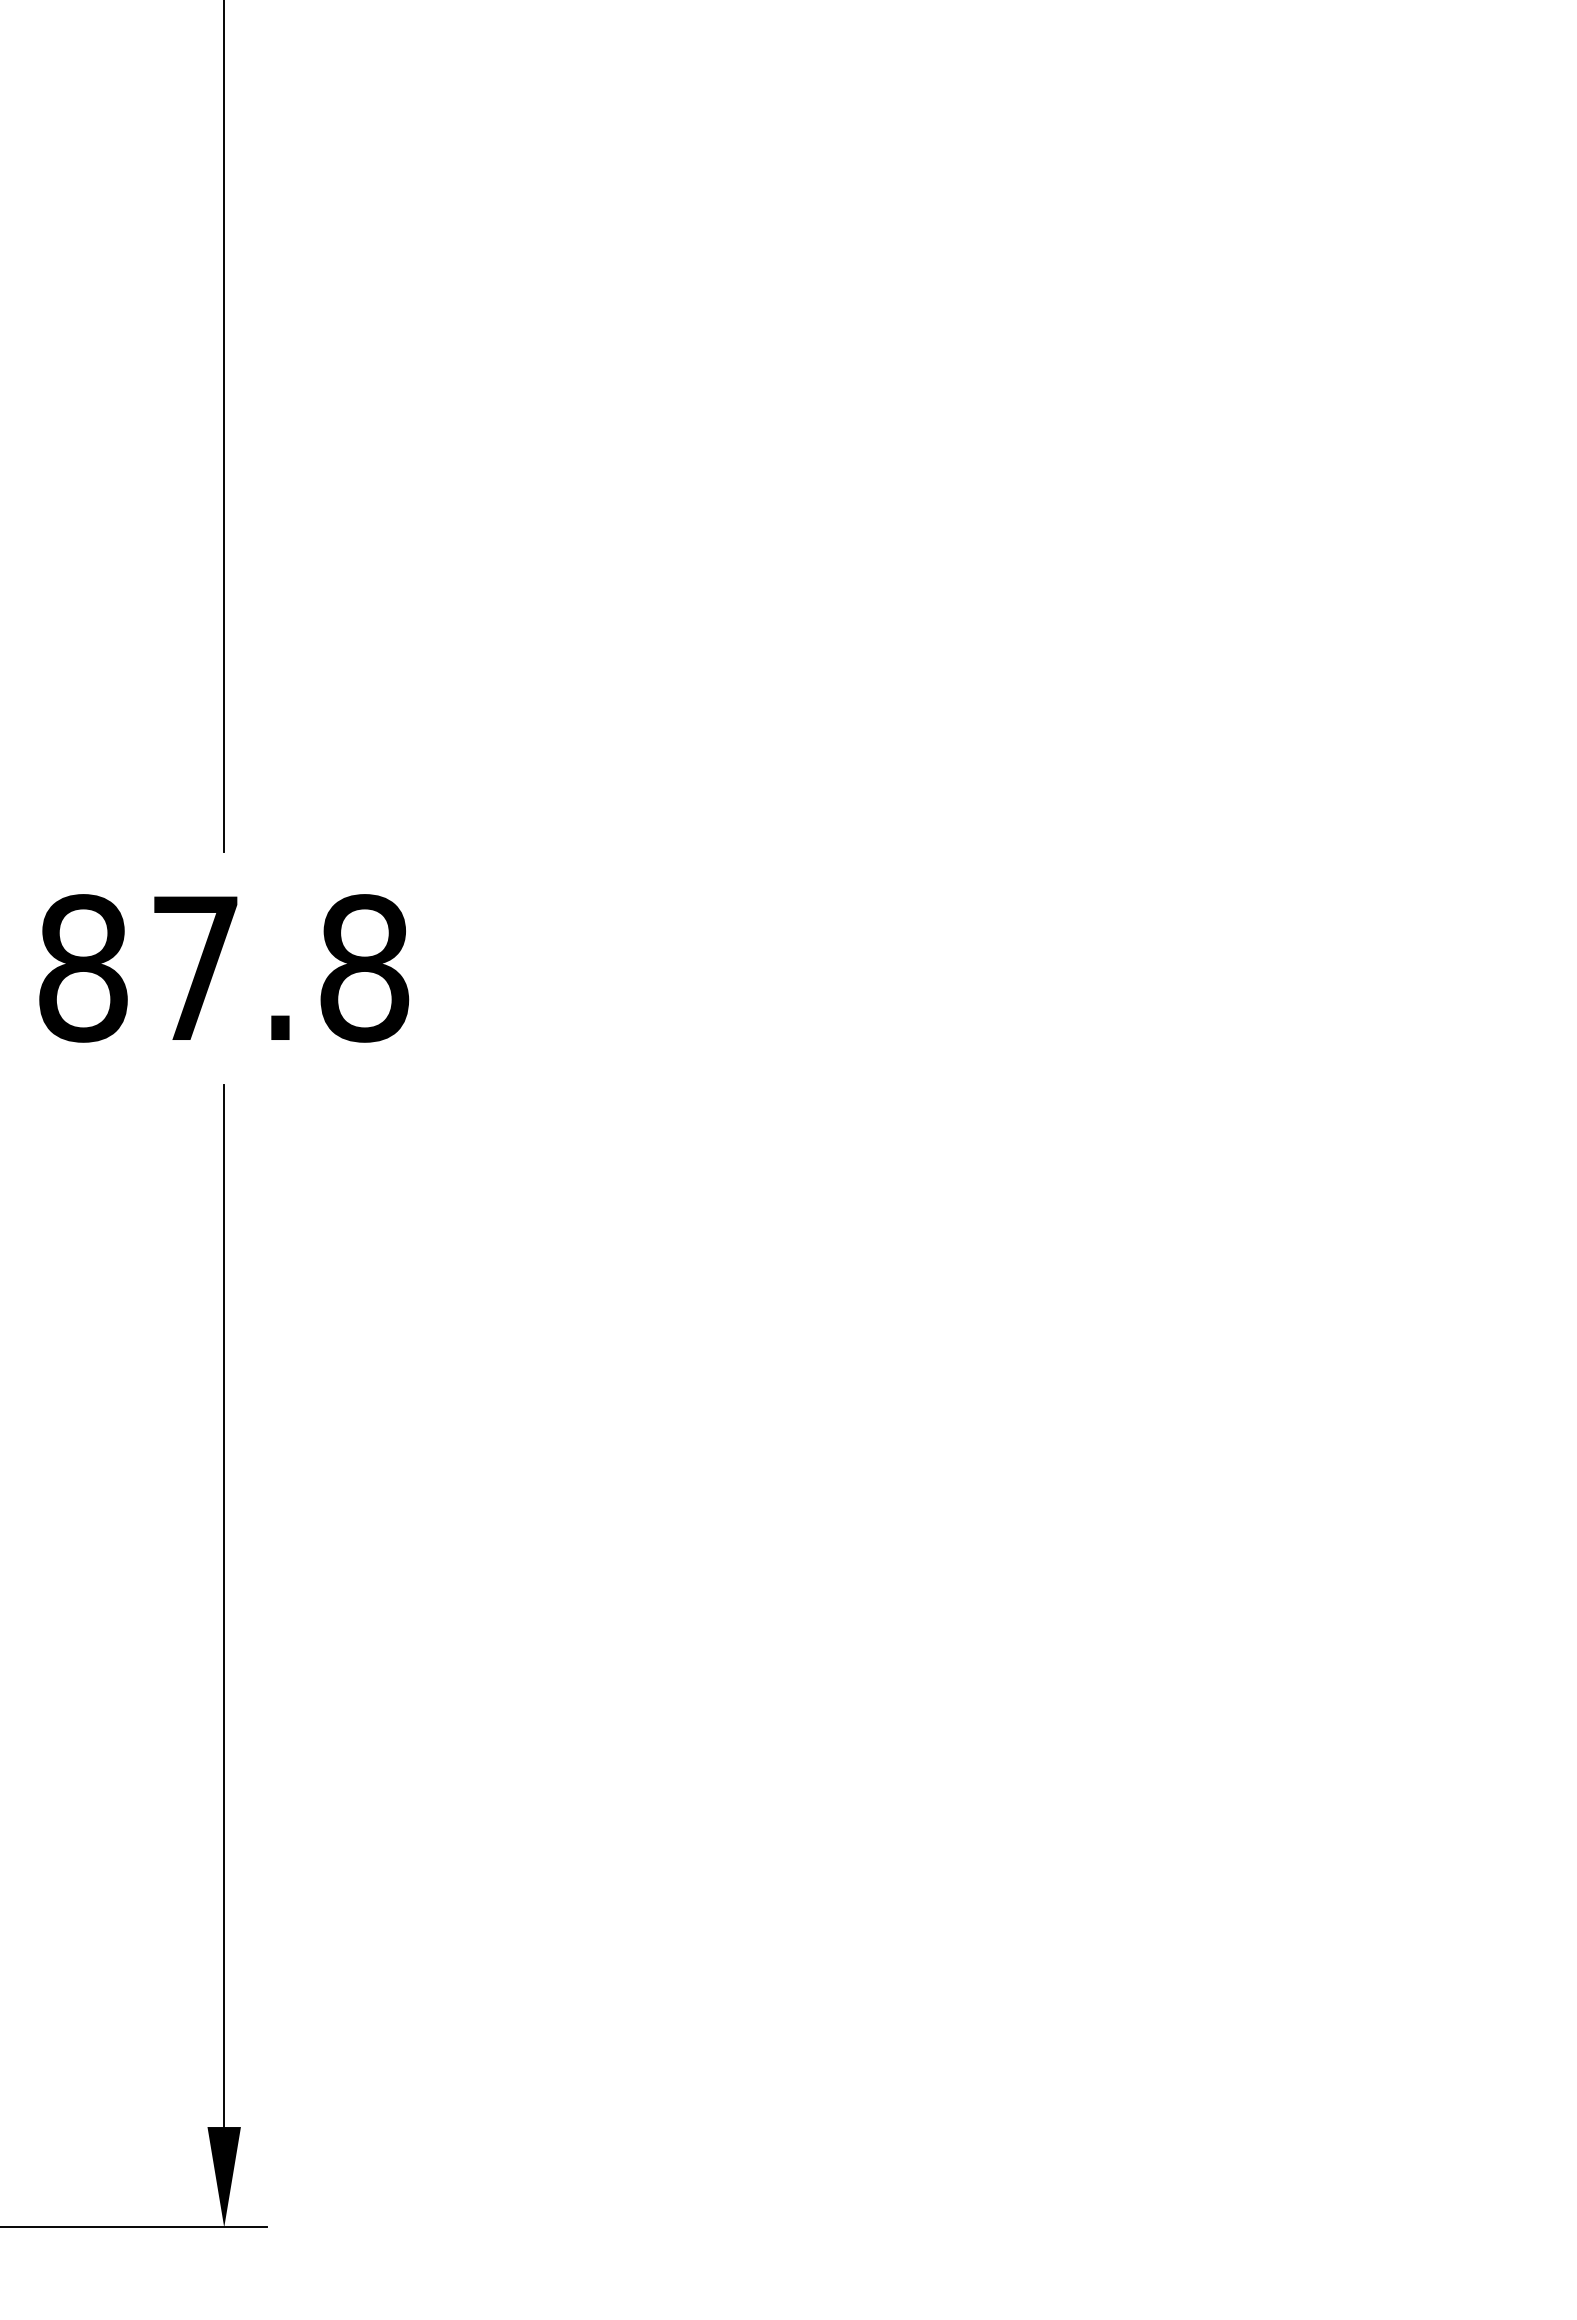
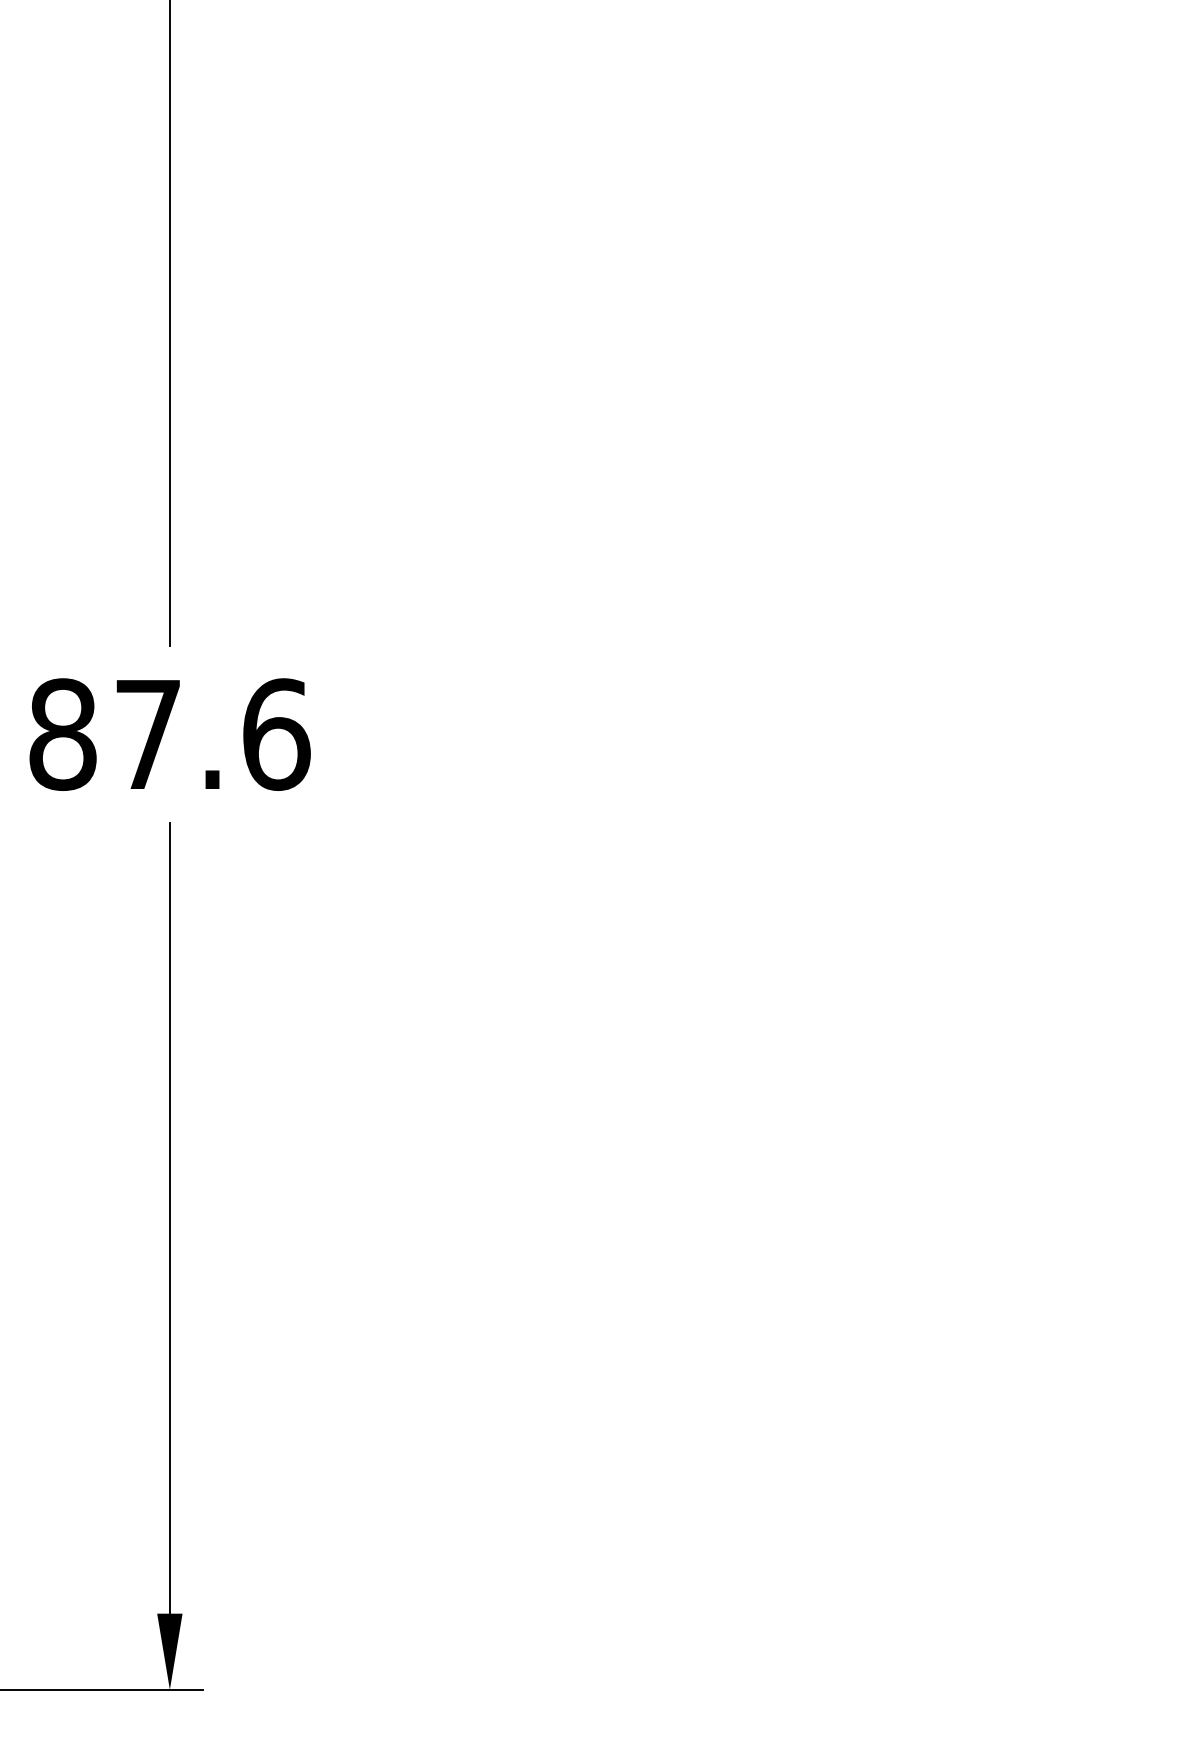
text: (365, 968) -> (277, 734), 87.8 -> 87.6

